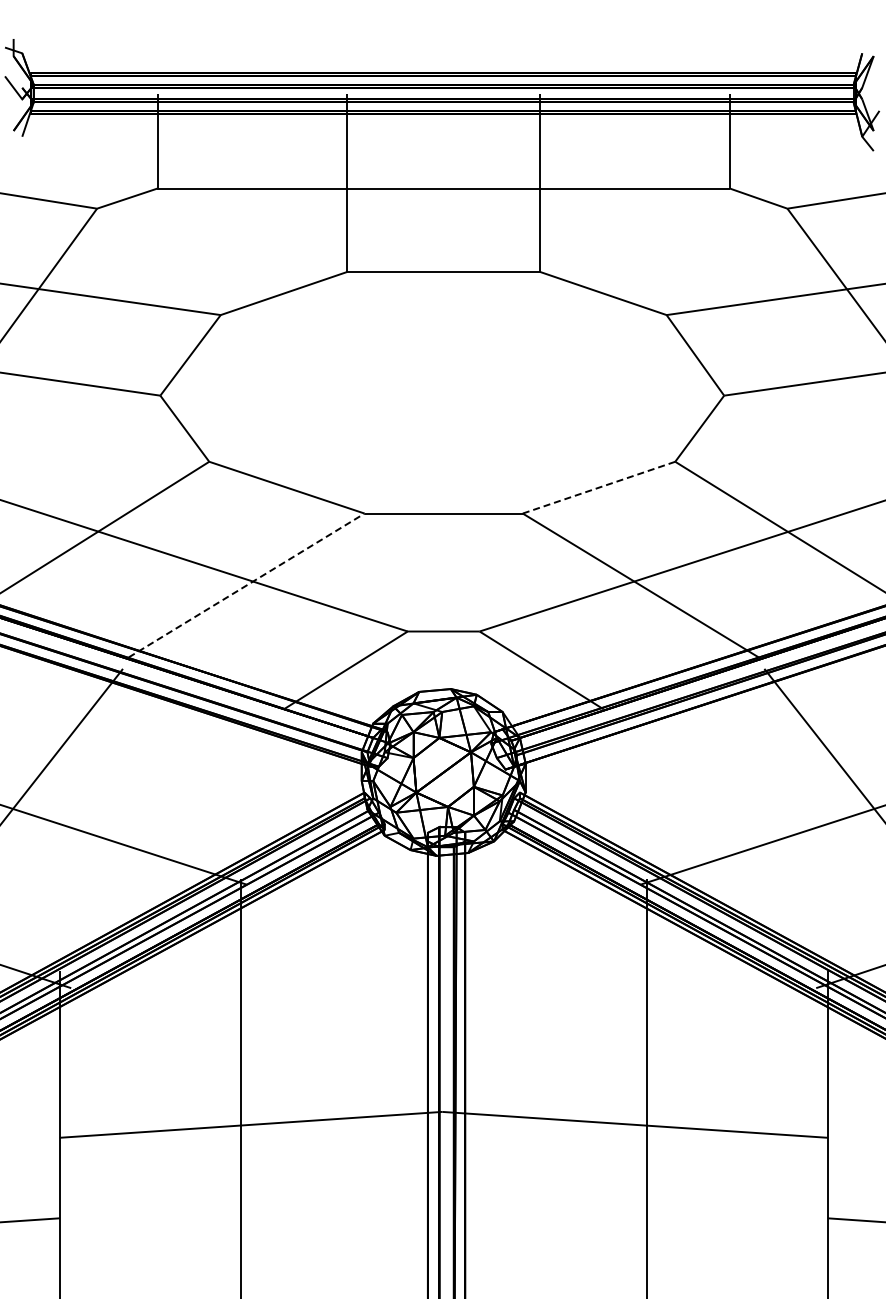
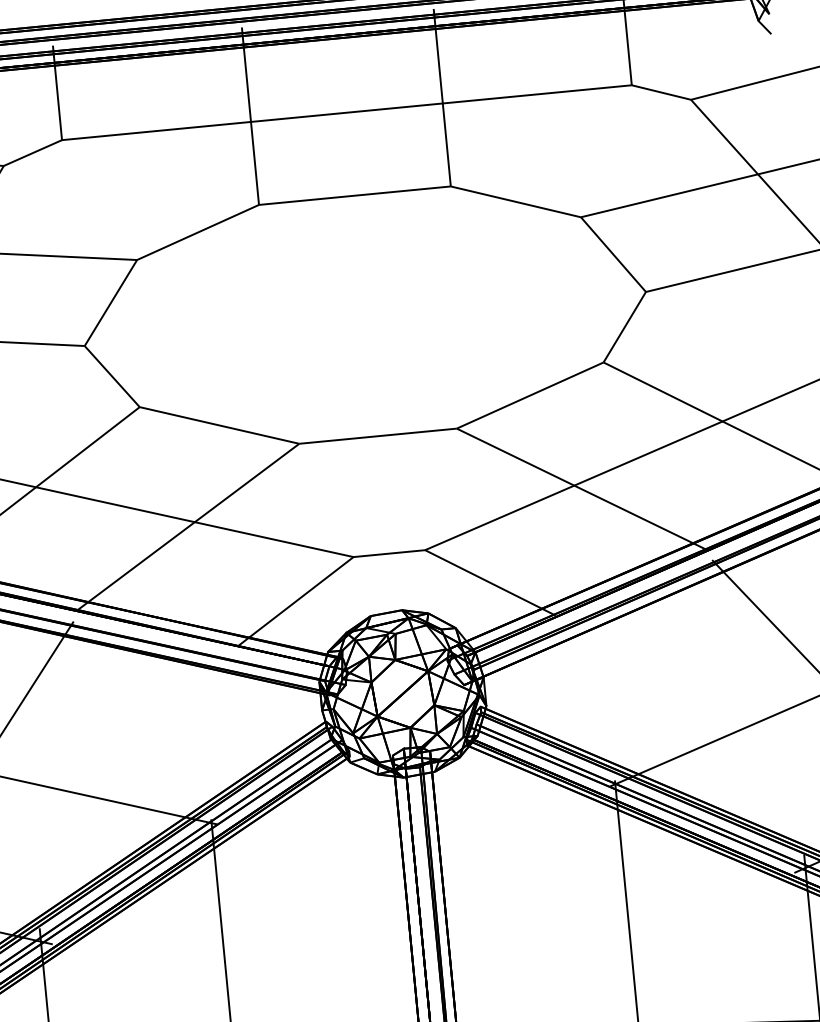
line: (599, 487) -> (530, 395), dashed -> solid
line: (247, 585) -> (189, 526), dashed -> solid

